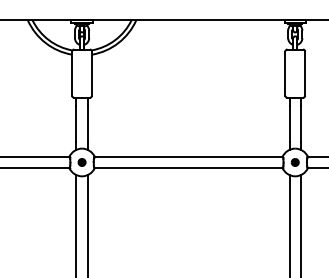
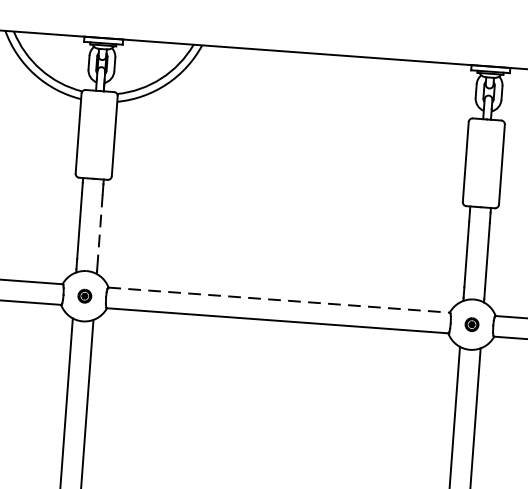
line: (87, 124) -> (99, 227), solid -> dashed
line: (189, 156) -> (280, 299), solid -> dashed

